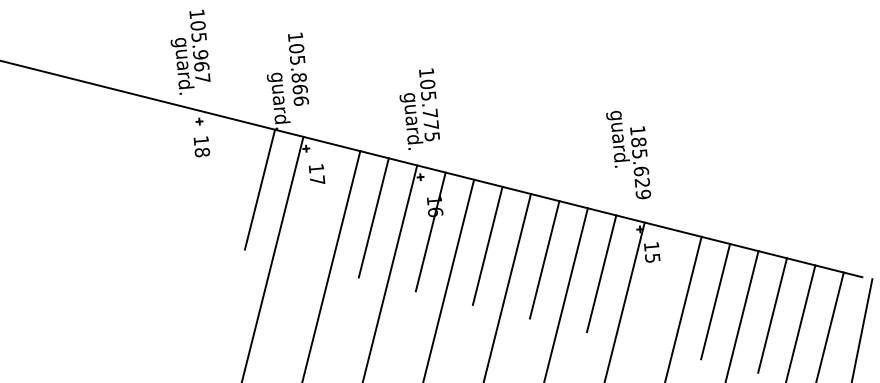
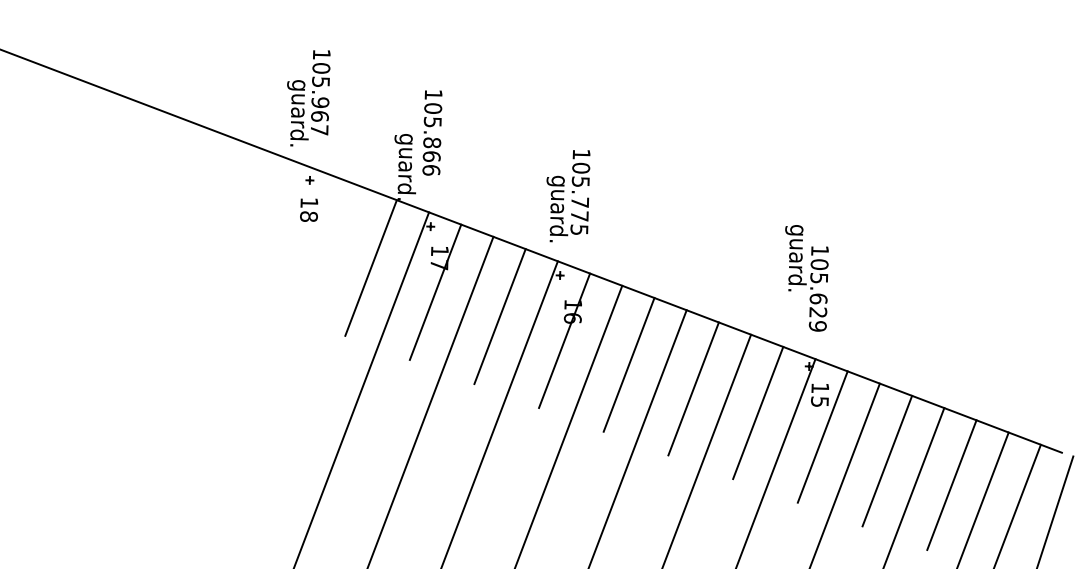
text: (638, 142) -> (819, 264), 185.629 -> 105.629
line: (316, 203) -> (435, 291), added
line: (658, 287) -> (822, 436), added

